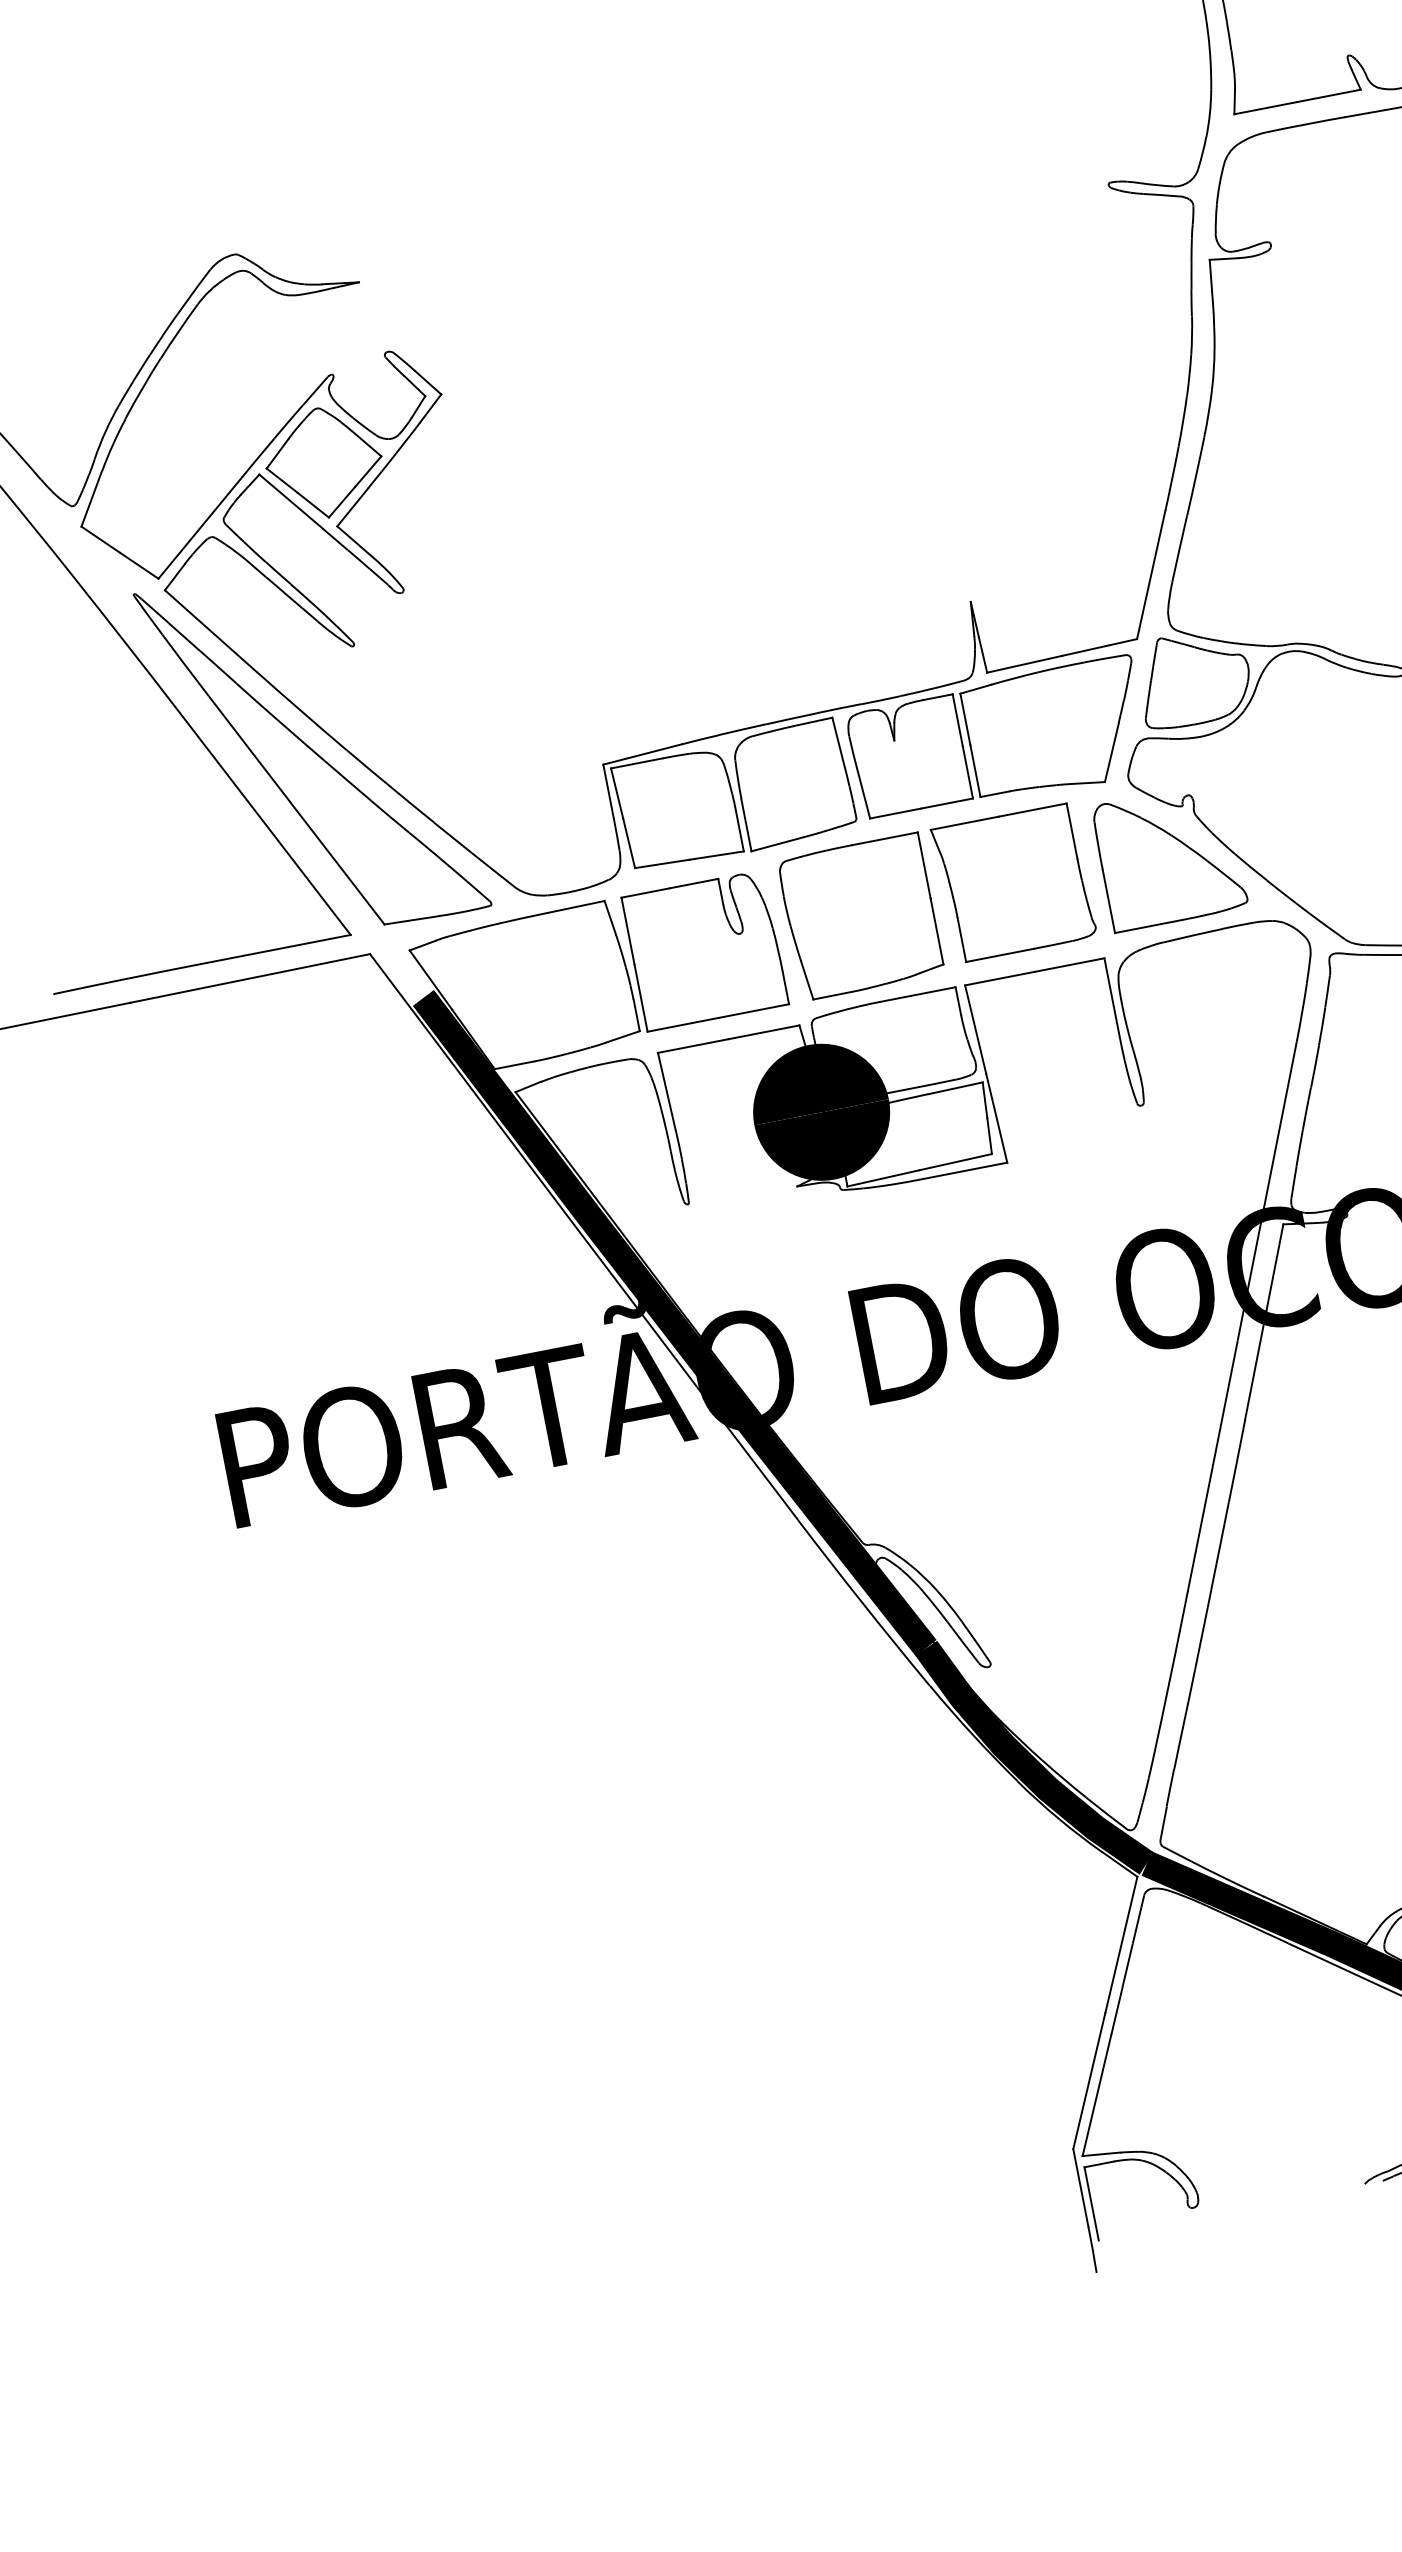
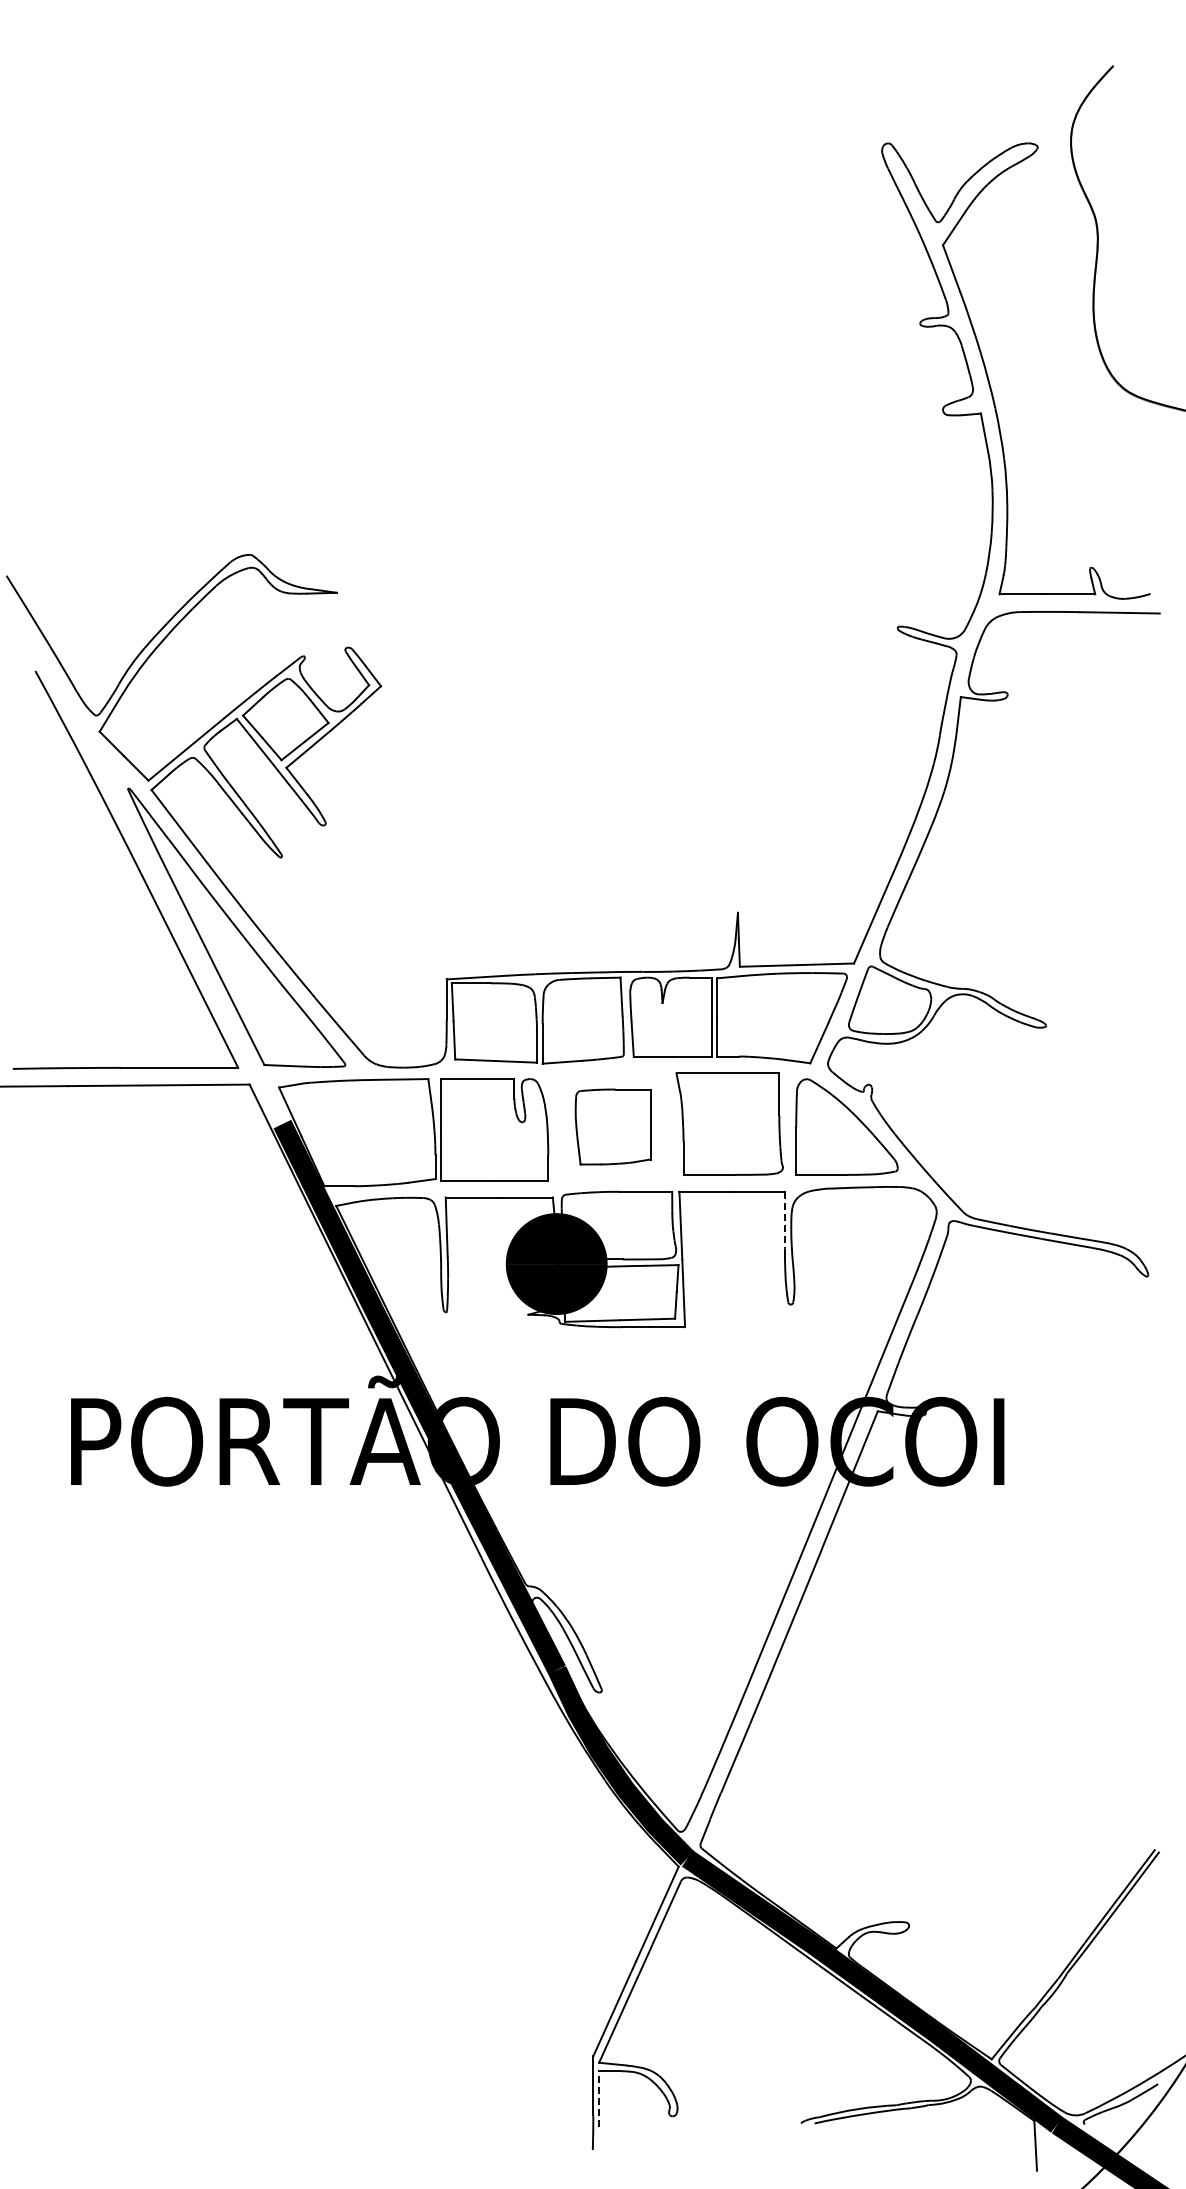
part: (859, 916) -> (612, 1126), size x0.7
line: (1111, 996) -> (784, 1220), solid -> dashed
line: (1090, 2203) -> (598, 2098), solid -> dashed

